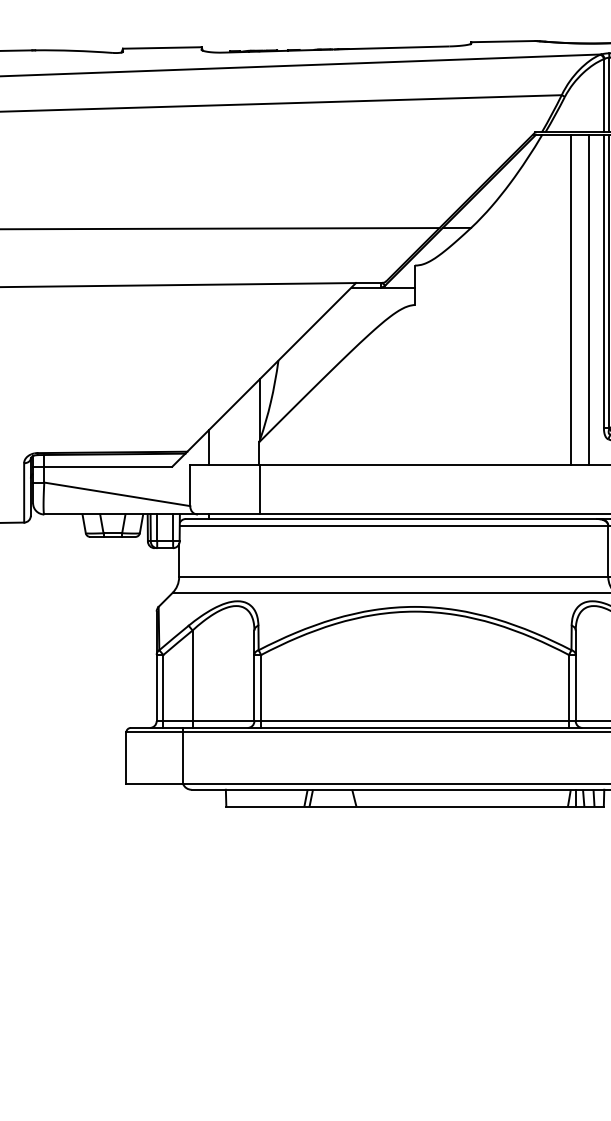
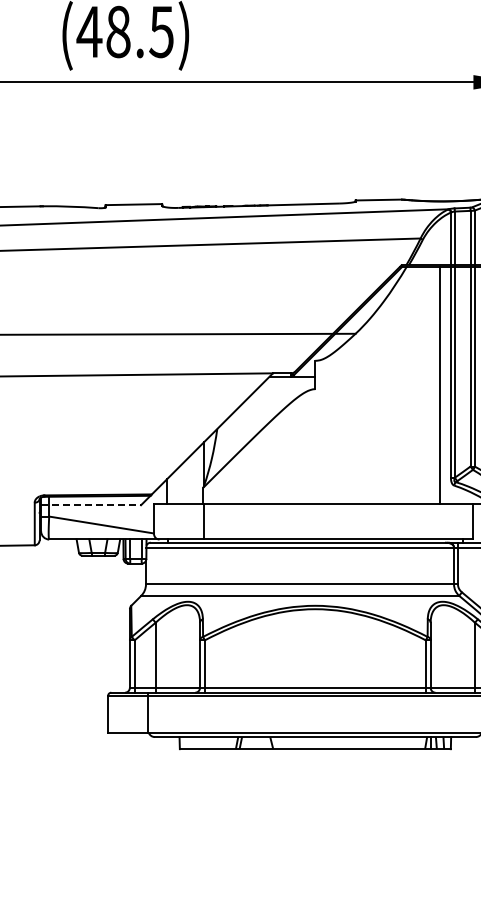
line: (571, 299) -> (427, 385), removed
line: (103, 467) -> (91, 505), solid -> dashed

